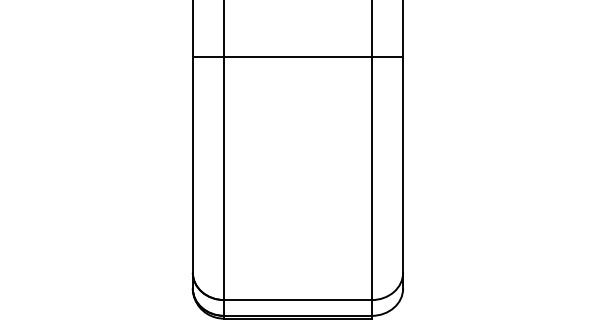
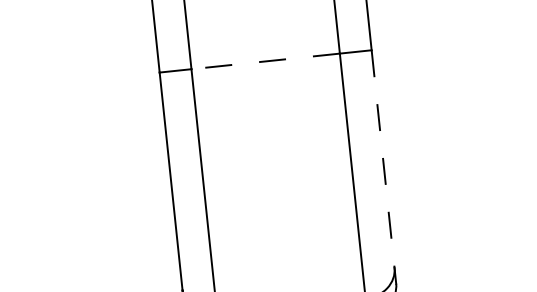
line: (298, 56) -> (266, 60), solid -> dashed
line: (403, 164) -> (383, 158), solid -> dashed

